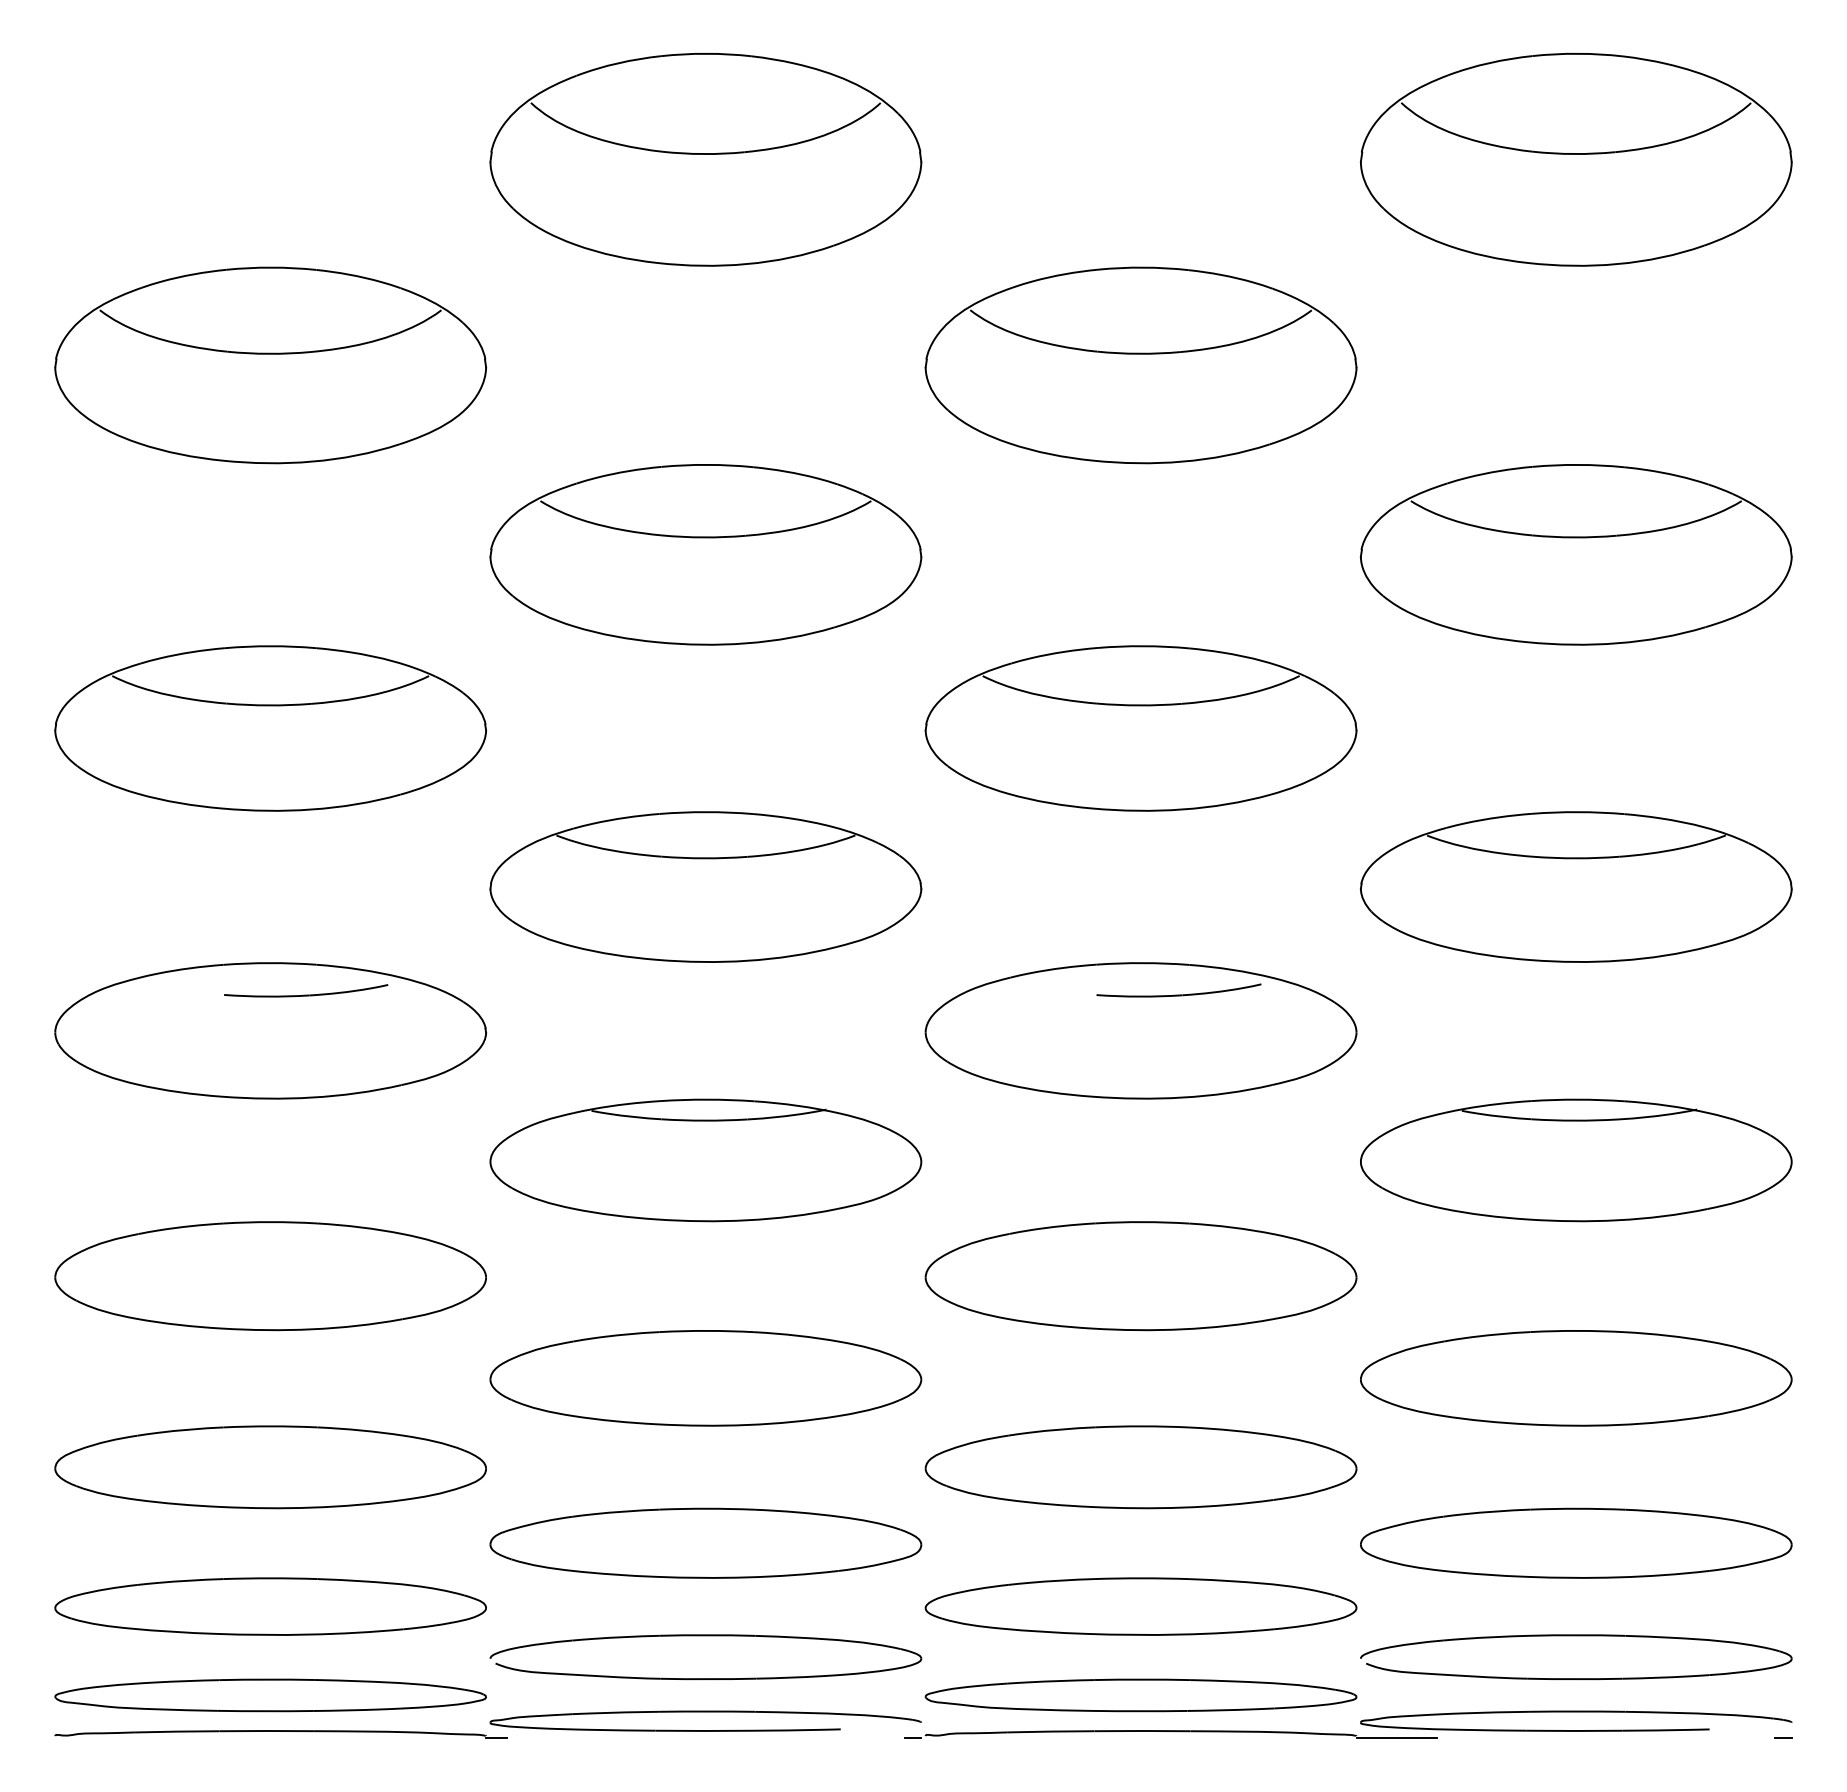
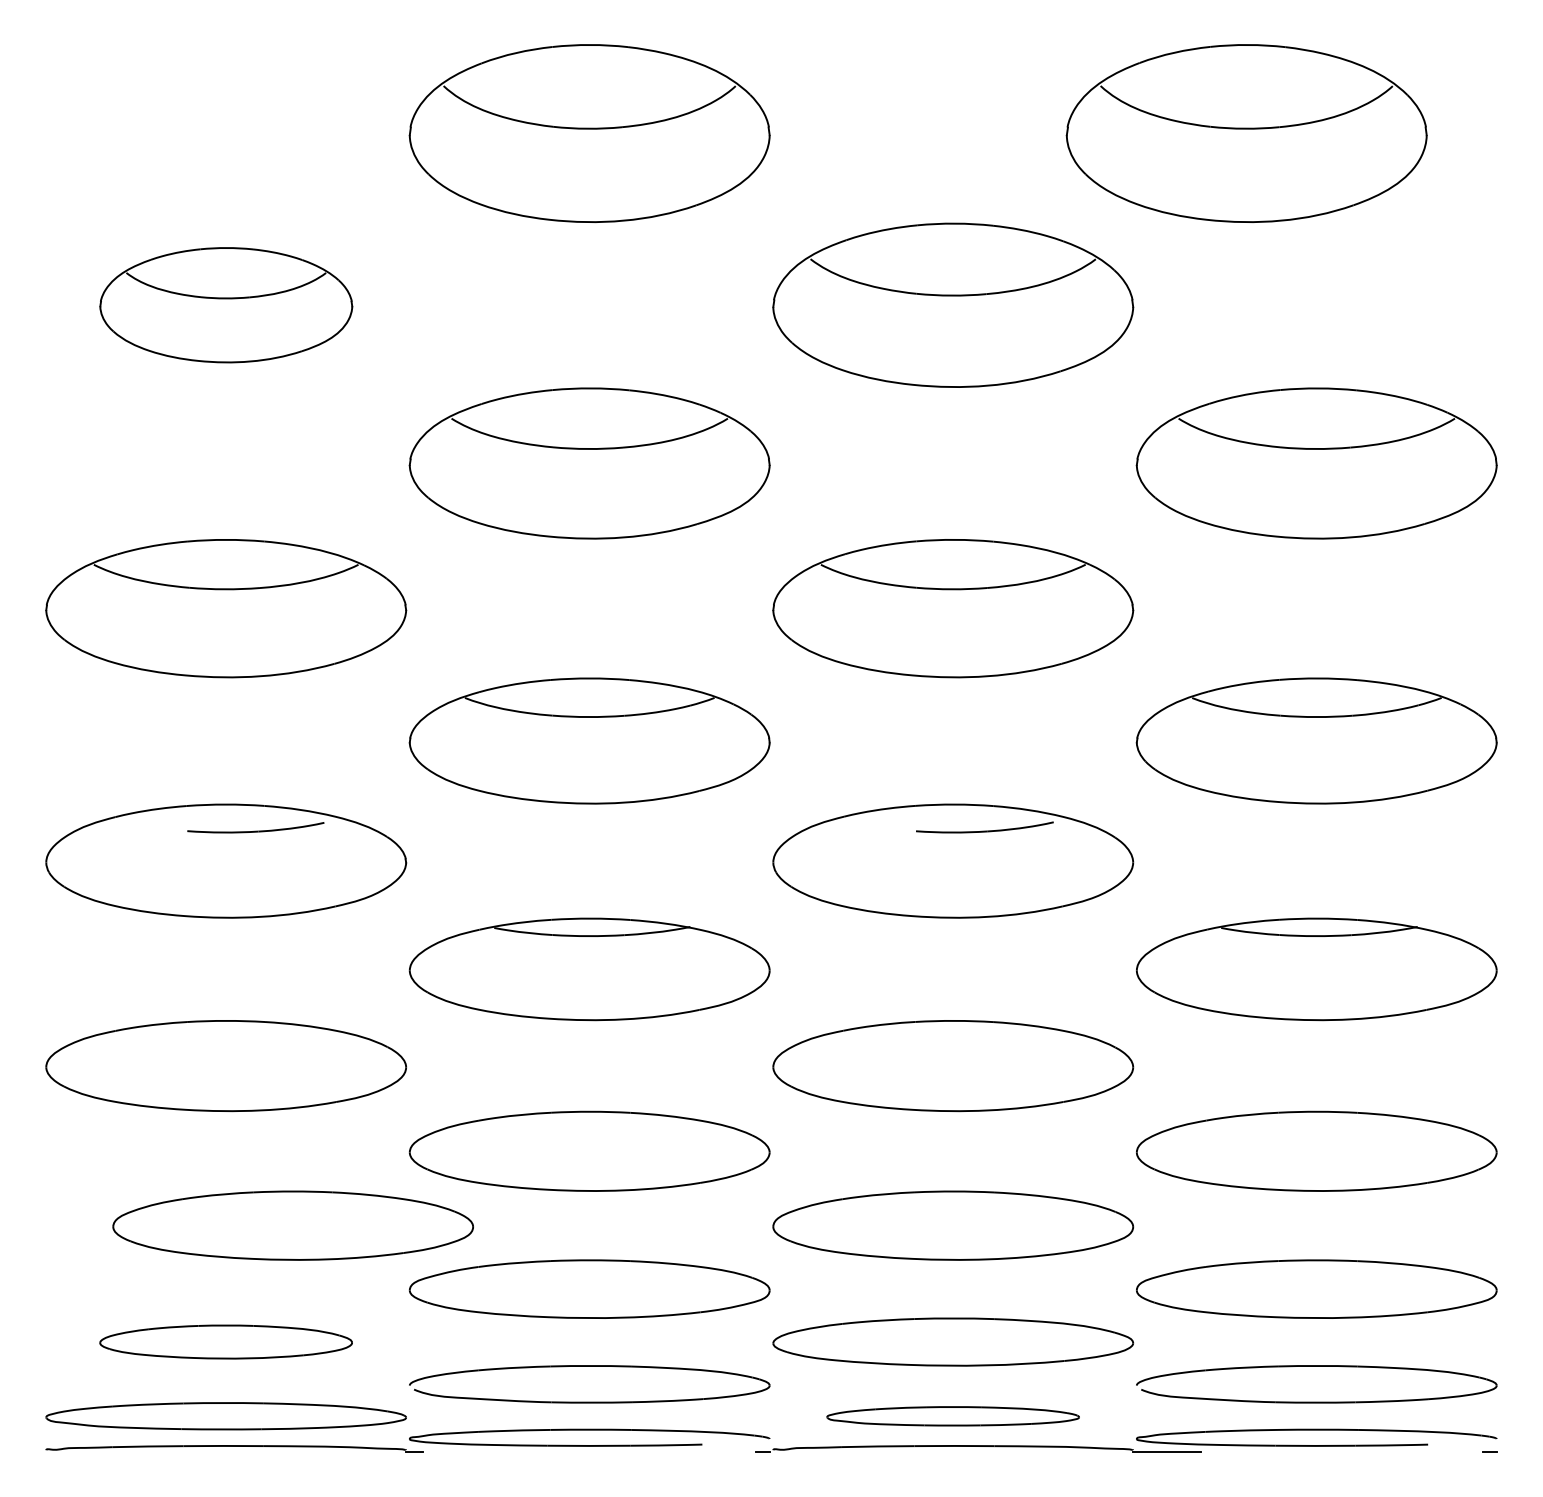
part: (1575, 159) -> (1246, 133), moved
part: (271, 364) -> (226, 304), size x0.7
part: (269, 1467) -> (292, 1225), moved
part: (269, 1605) -> (225, 1341), size x0.7
part: (1140, 1695) -> (952, 1416), size x0.7

